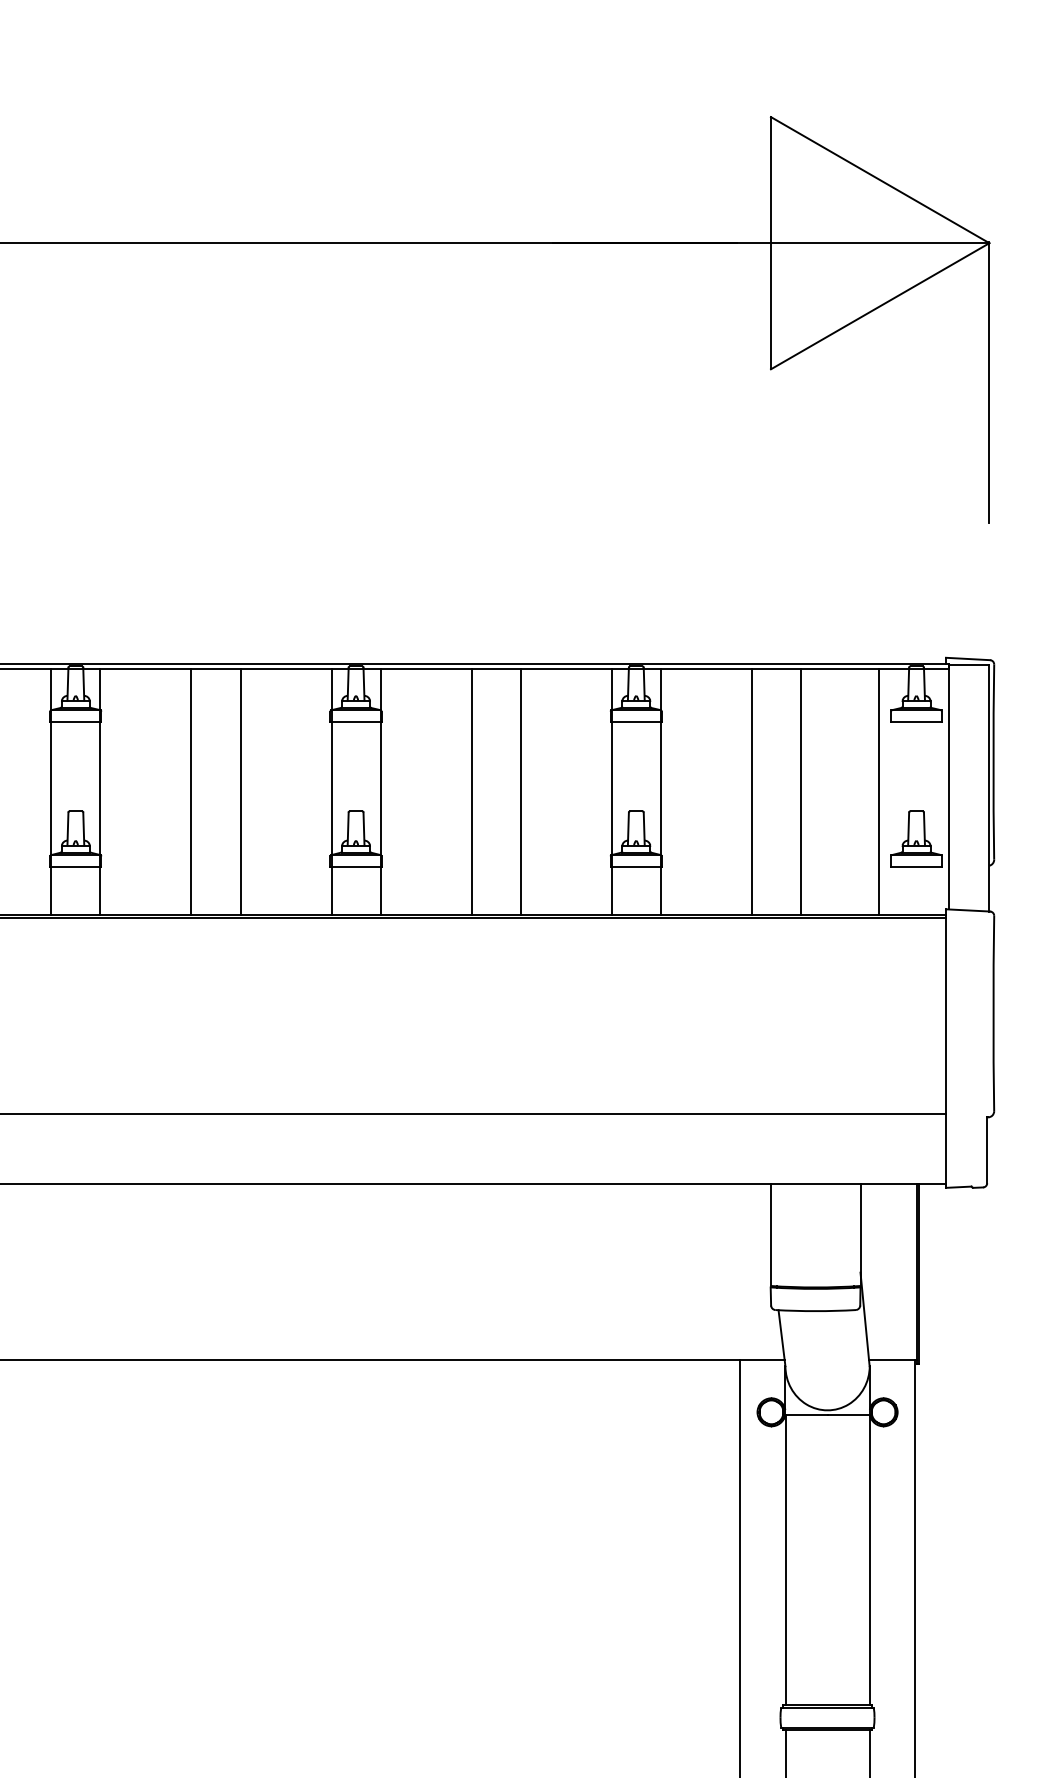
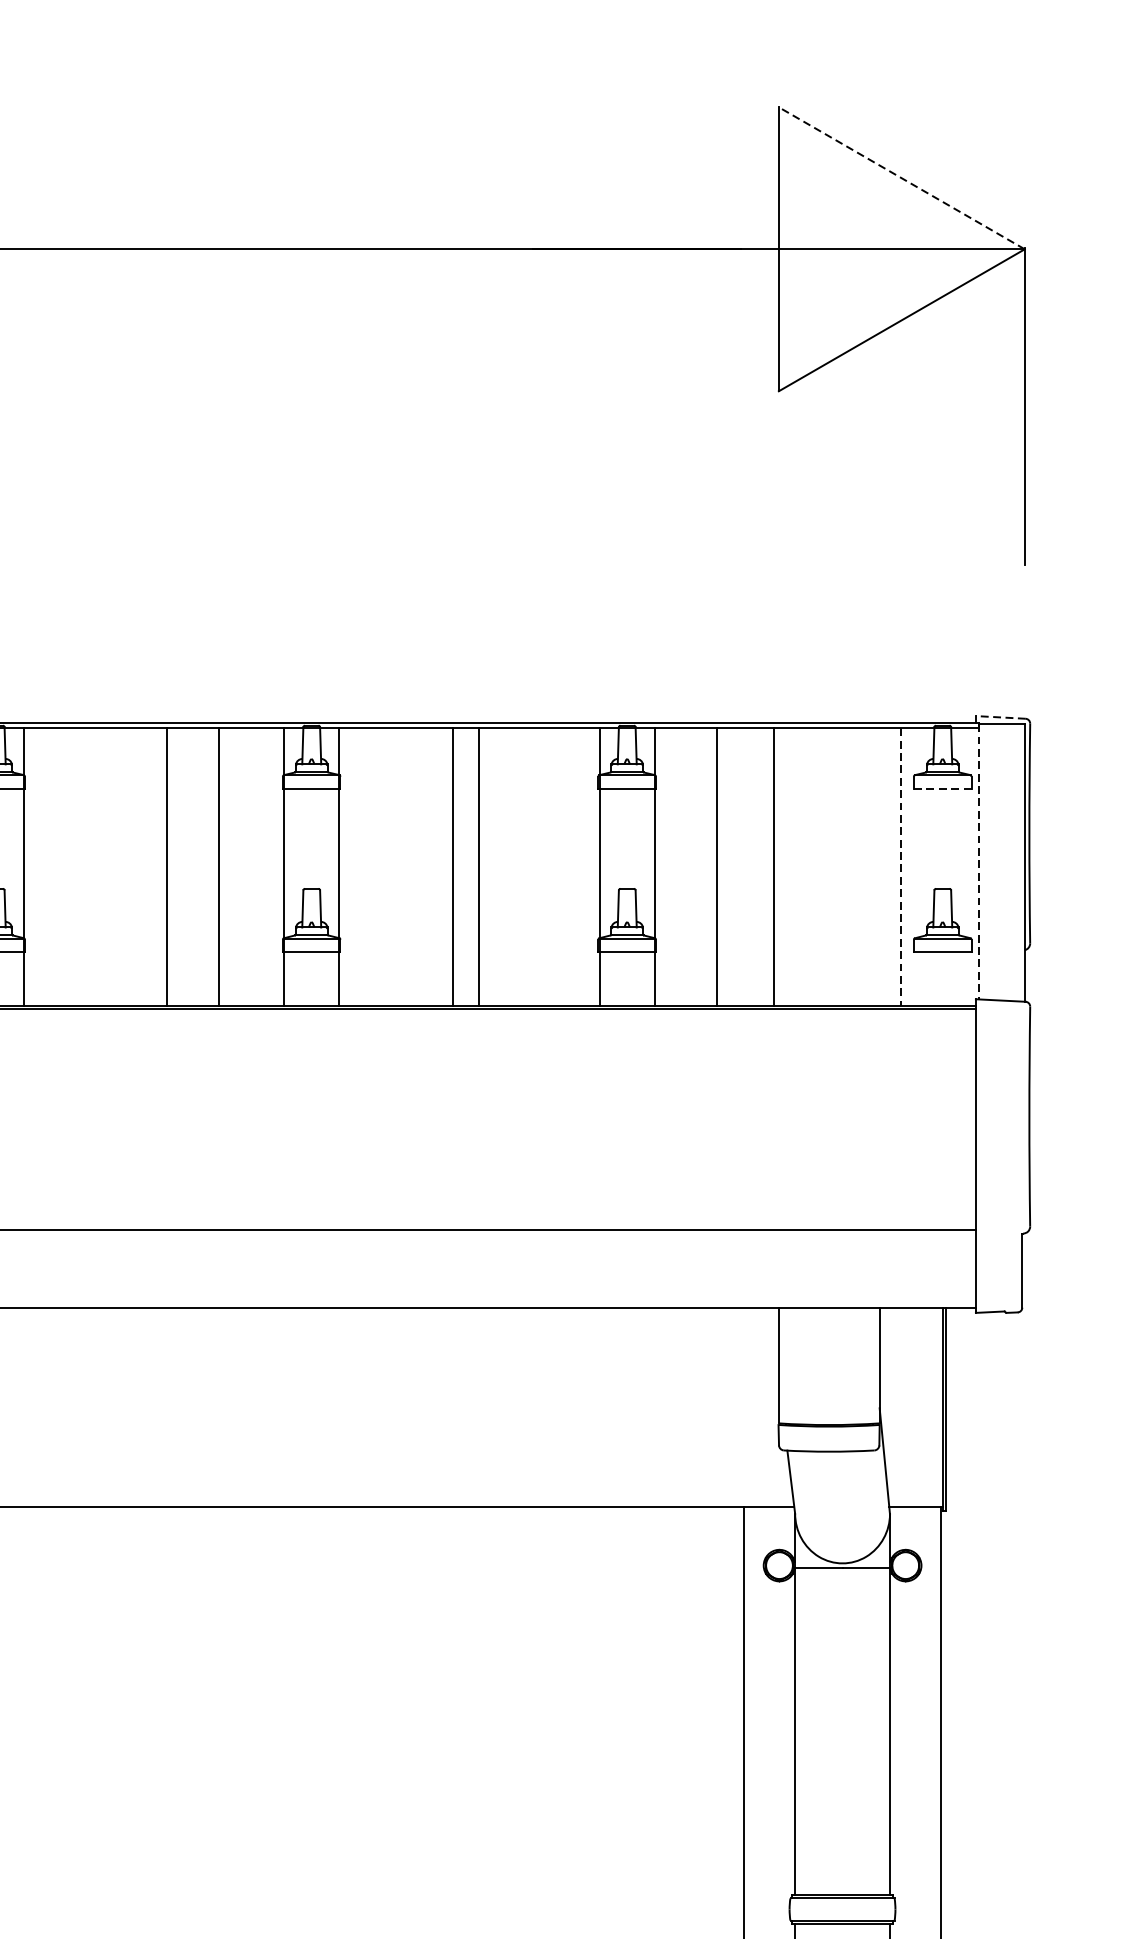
line: (879, 179) -> (901, 177), solid -> dashed
line: (967, 658) -> (1000, 716), solid -> dashed
line: (916, 722) -> (942, 788), solid -> dashed
line: (948, 787) -> (978, 862), solid -> dashed
line: (191, 791) -> (166, 866), moved
line: (240, 791) -> (218, 866), moved
line: (471, 791) -> (478, 866), moved
line: (520, 791) -> (452, 866), moved
line: (751, 791) -> (716, 866), moved
line: (800, 791) -> (773, 866), moved
line: (879, 792) -> (901, 867), solid -> dashed

